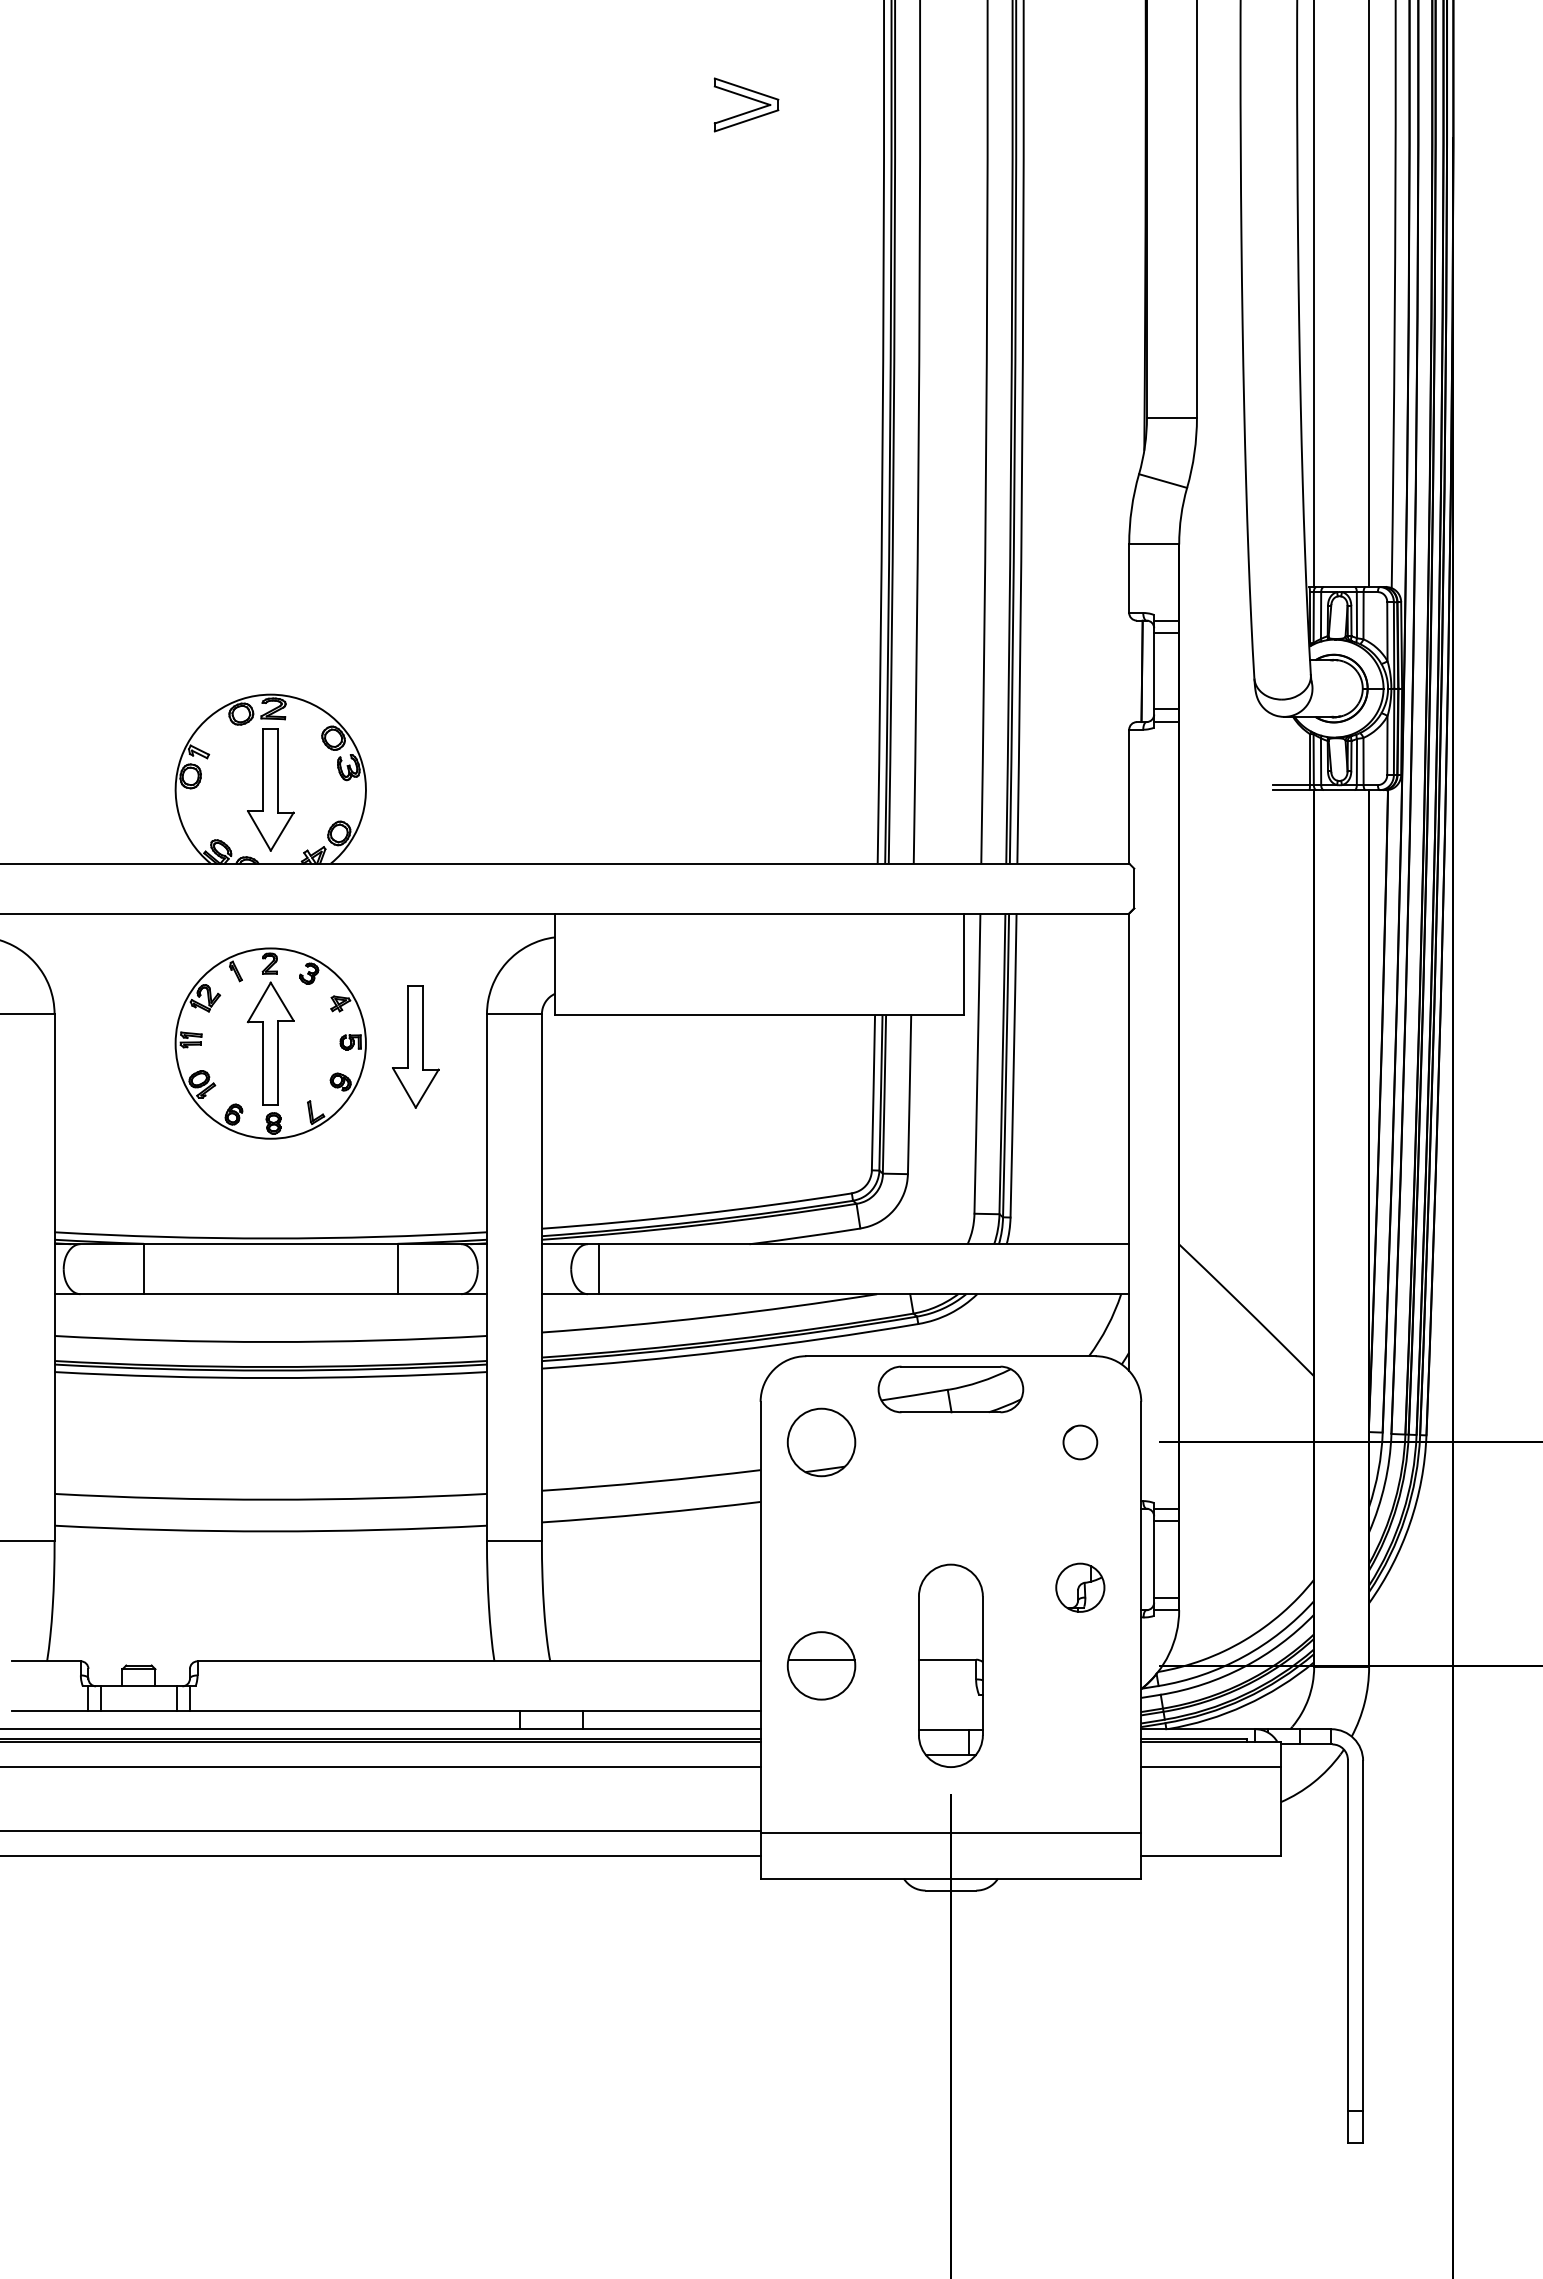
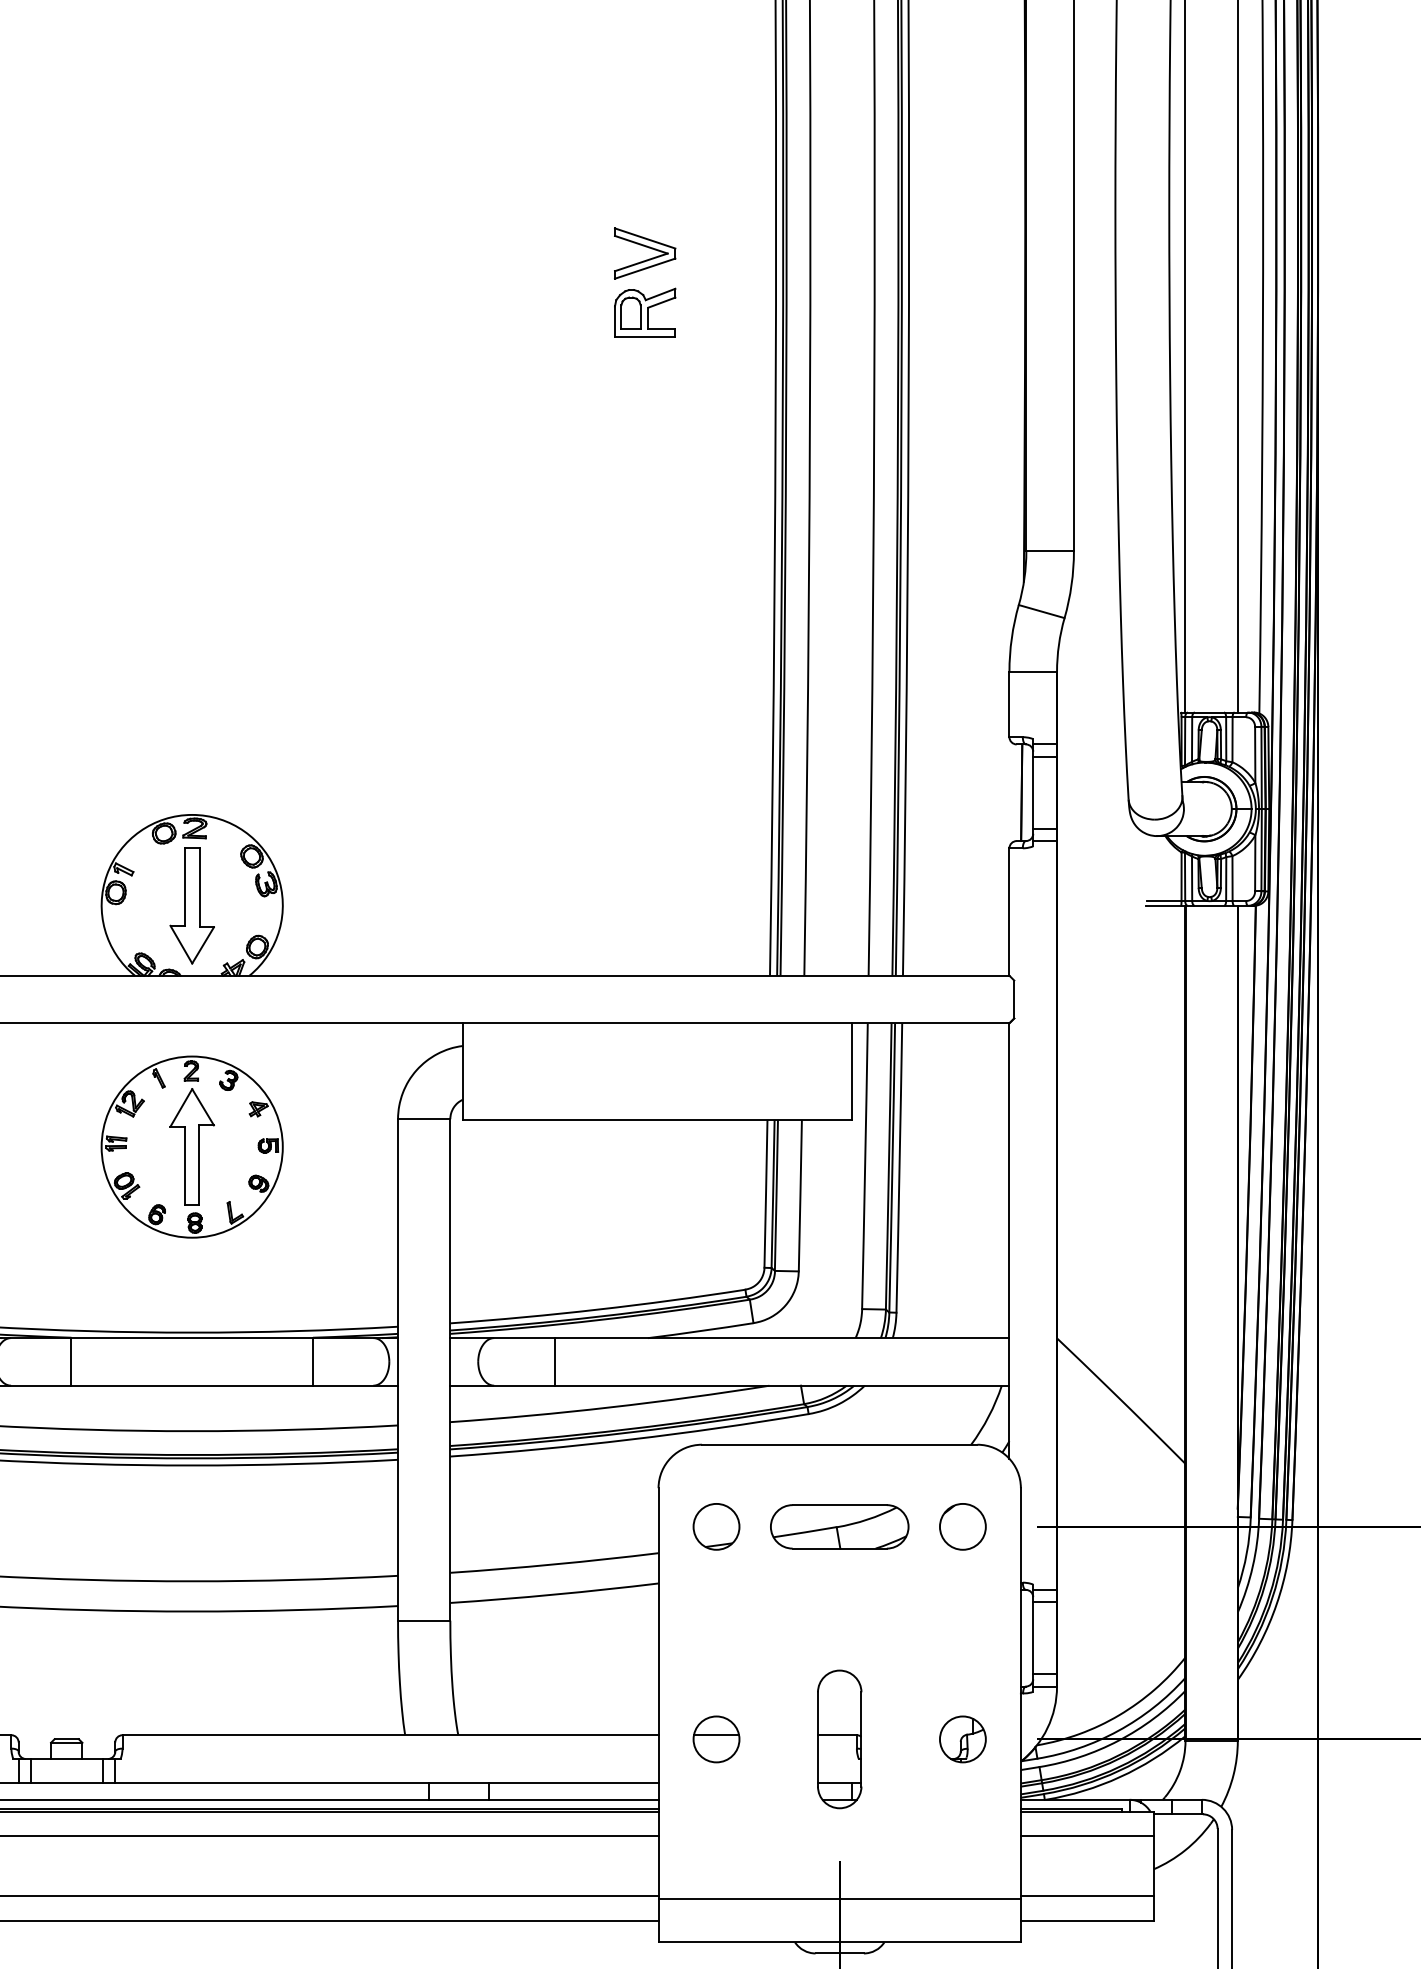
part: (746, 166) -> (645, 312), added
part: (415, 1046) -> (329, 1149), removed
line: (599, 1269) -> (554, 1362), moved
part: (950, 1389) -> (839, 1526), moved
part: (821, 1442) -> (716, 1526), size x0.71
circle: (1080, 1442) -> (963, 1526), size x1.43
part: (1080, 1587) -> (963, 1739), moved
part: (821, 1665) -> (716, 1739), size x0.71
part: (950, 1665) -> (839, 1739), size x0.71
line: (1210, 1830) -> (1086, 1896), added

